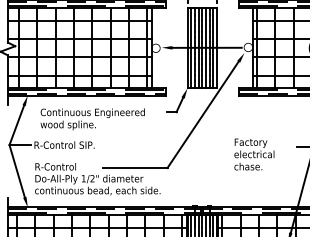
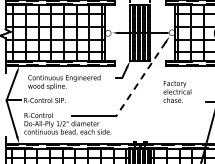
line: (202, 114) -> (140, 79), solid -> dashed
text: (254, 153) -> (177, 91), moved

